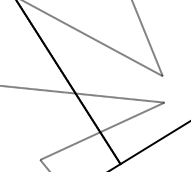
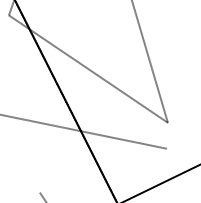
line: (102, 131) -> (103, 170), removed

